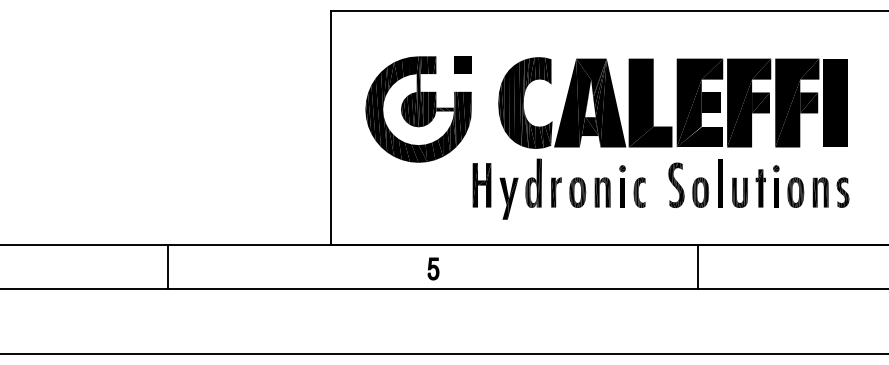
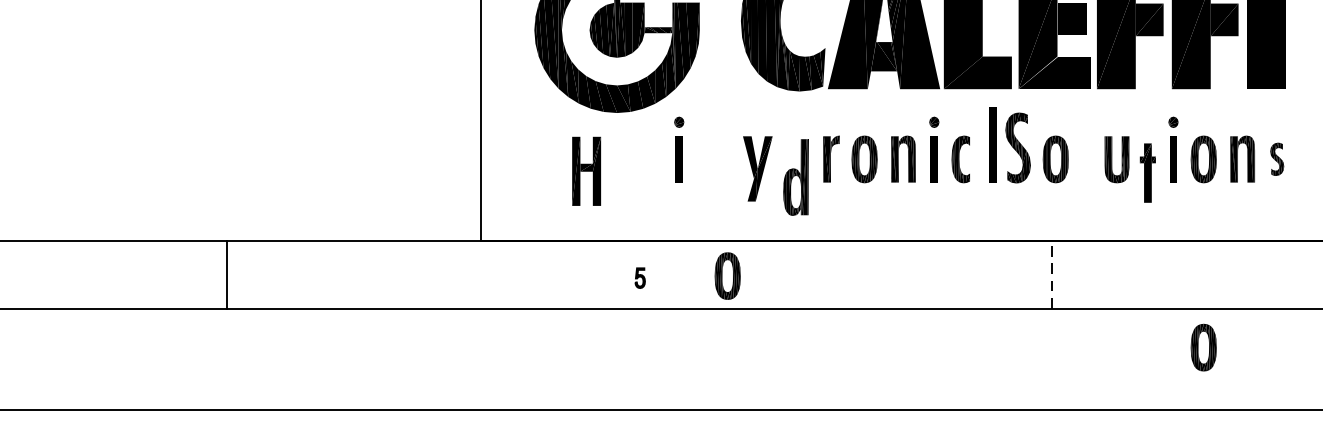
part: (533, 182) -> (795, 176), moved
line: (720, 183) -> (993, 145), moved
part: (481, 185) -> (585, 171), moved
part: (458, 186) -> (679, 149), added
part: (760, 188) -> (1147, 173), moved
part: (842, 192) -> (1276, 159), size x0.7
line: (698, 266) -> (1052, 274), solid -> dashed
part: (489, 267) -> (727, 275), added
part: (433, 268) -> (640, 277), size x0.6
part: (795, 313) -> (1203, 347), added

